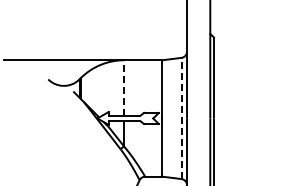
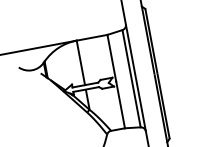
line: (124, 87) -> (81, 62), dashed -> solid
line: (181, 118) -> (131, 78), dashed -> solid

